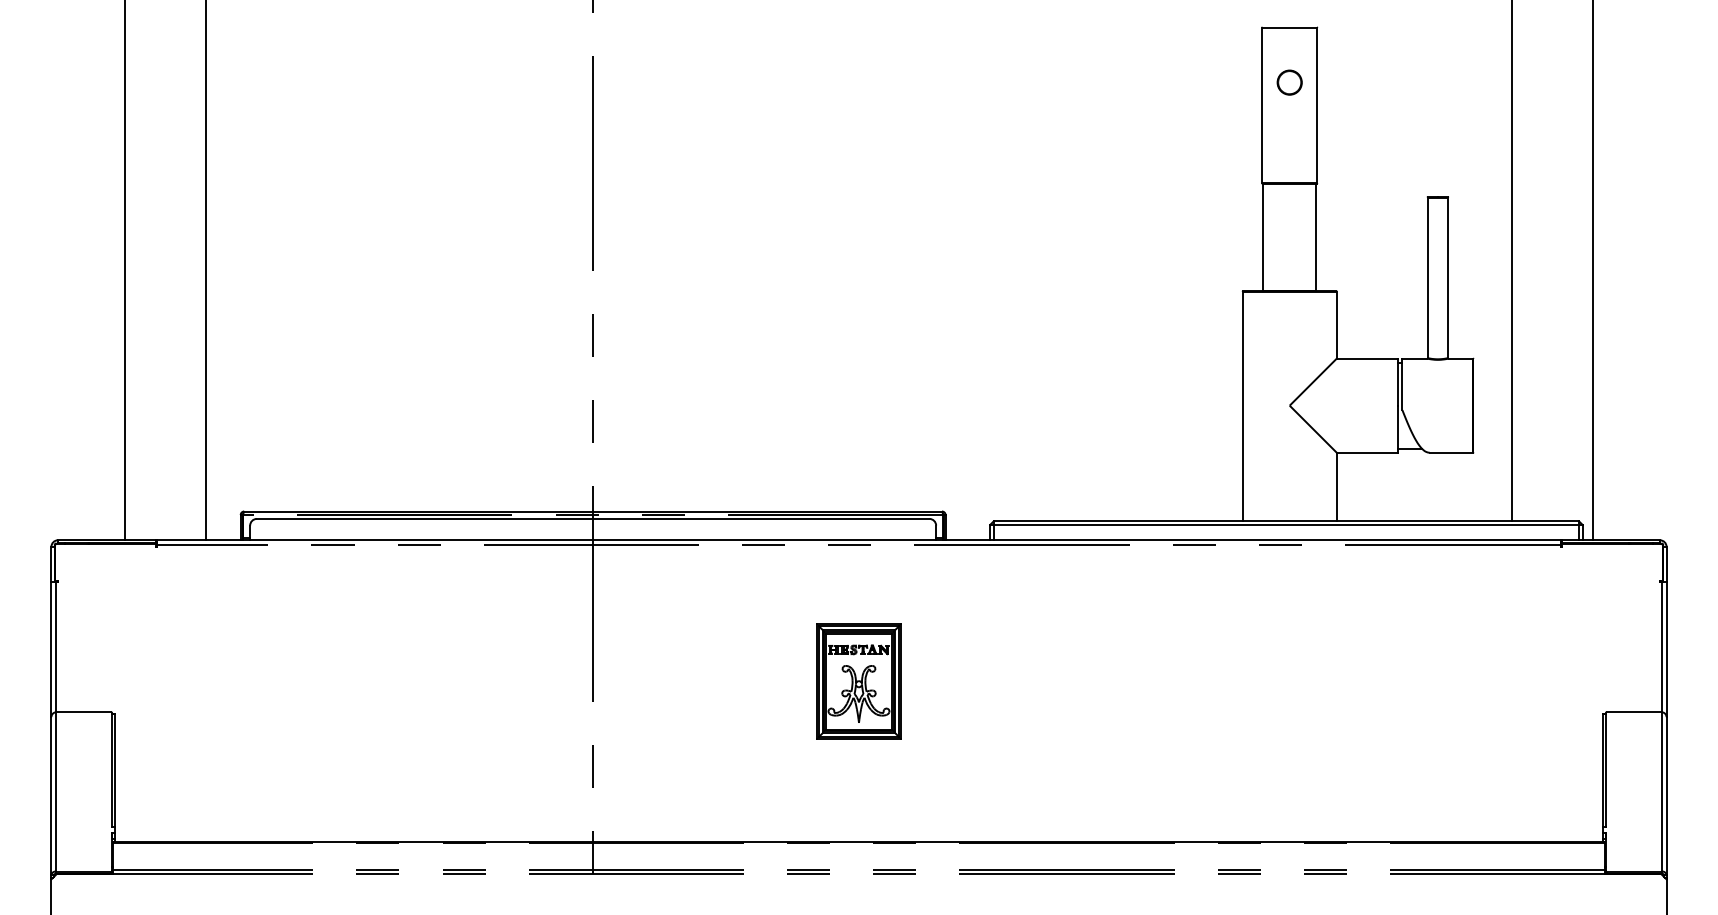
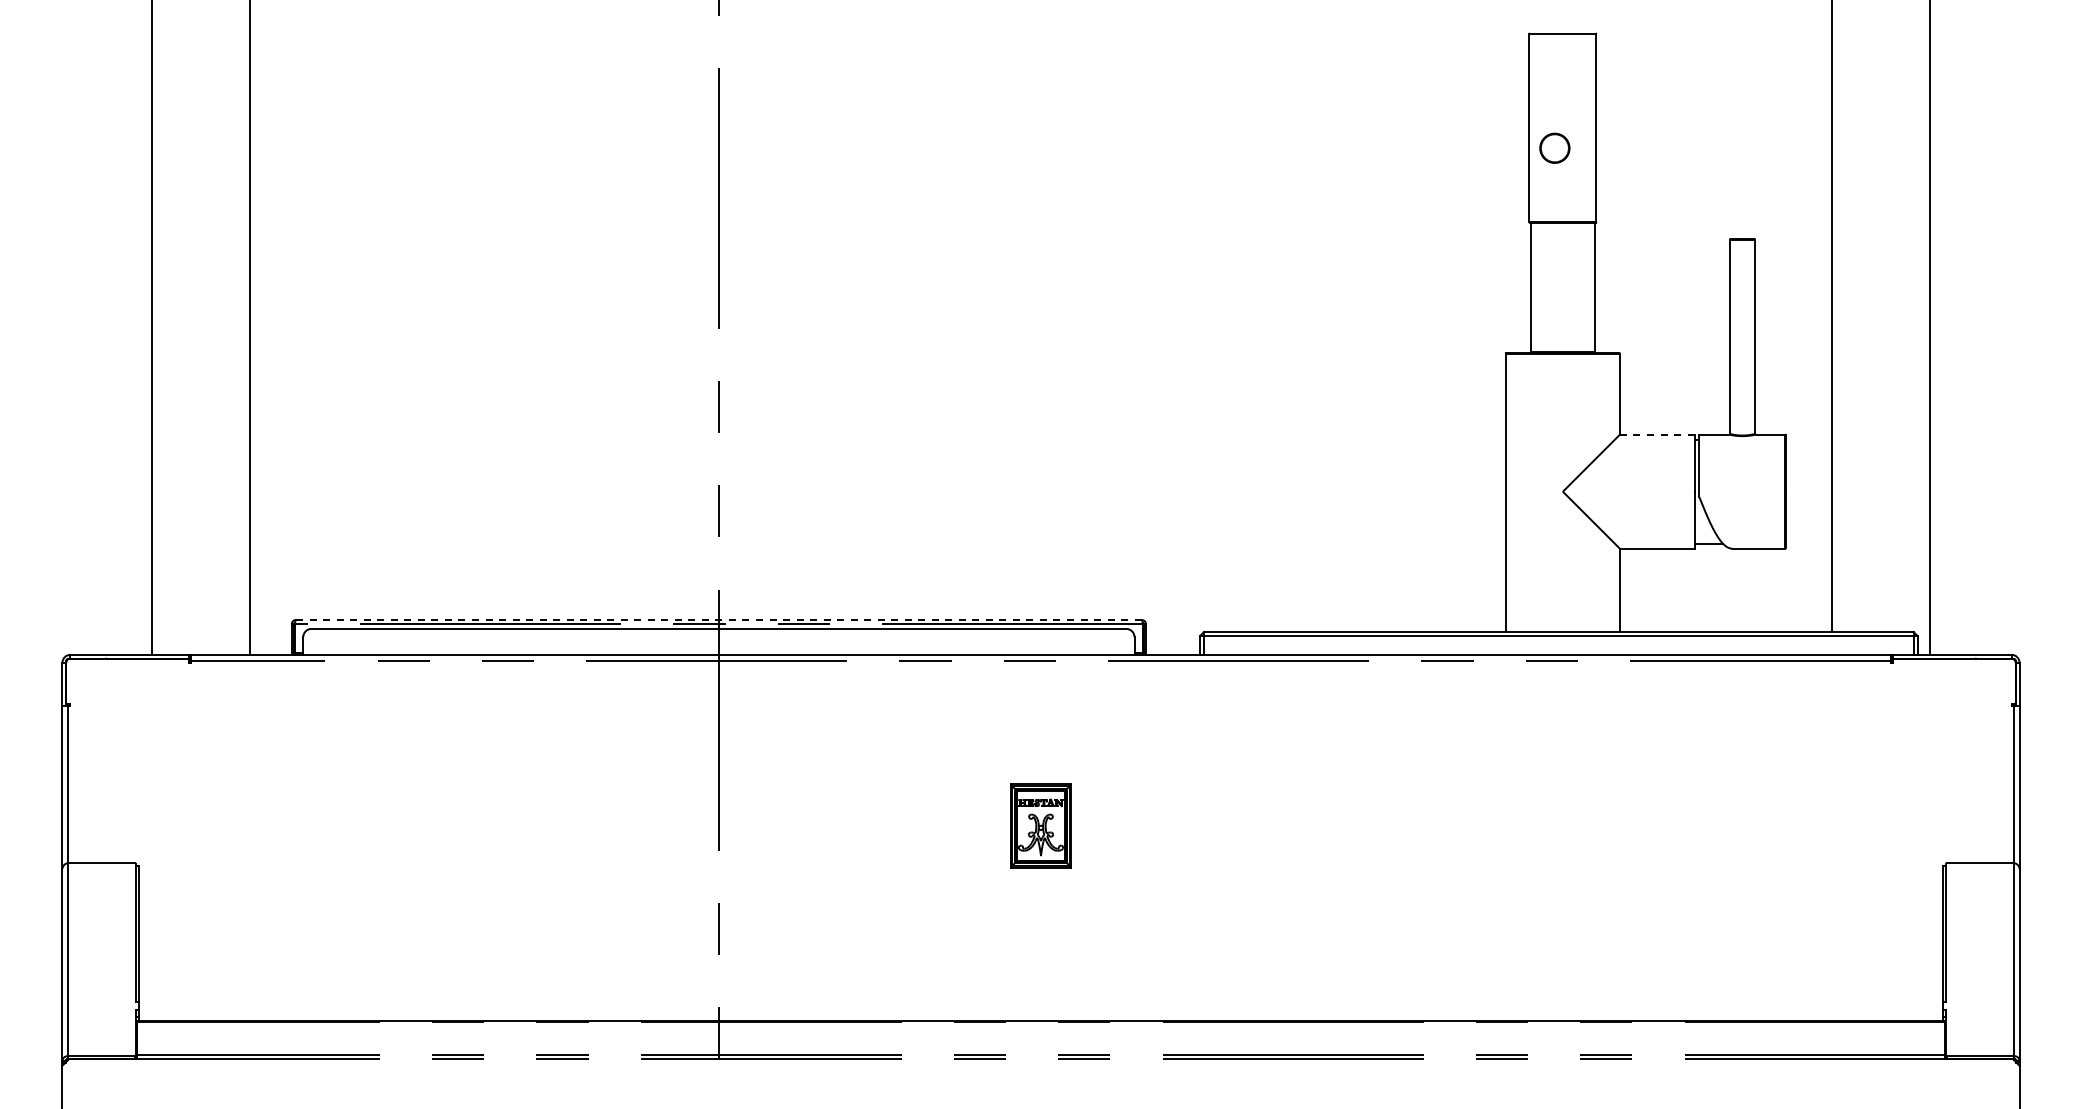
circle: (1289, 81) -> (1554, 147), moved
line: (1366, 358) -> (1656, 434), solid -> dashed
line: (592, 511) -> (718, 619), solid -> dashed
part: (858, 681) -> (1040, 825), size x0.6

